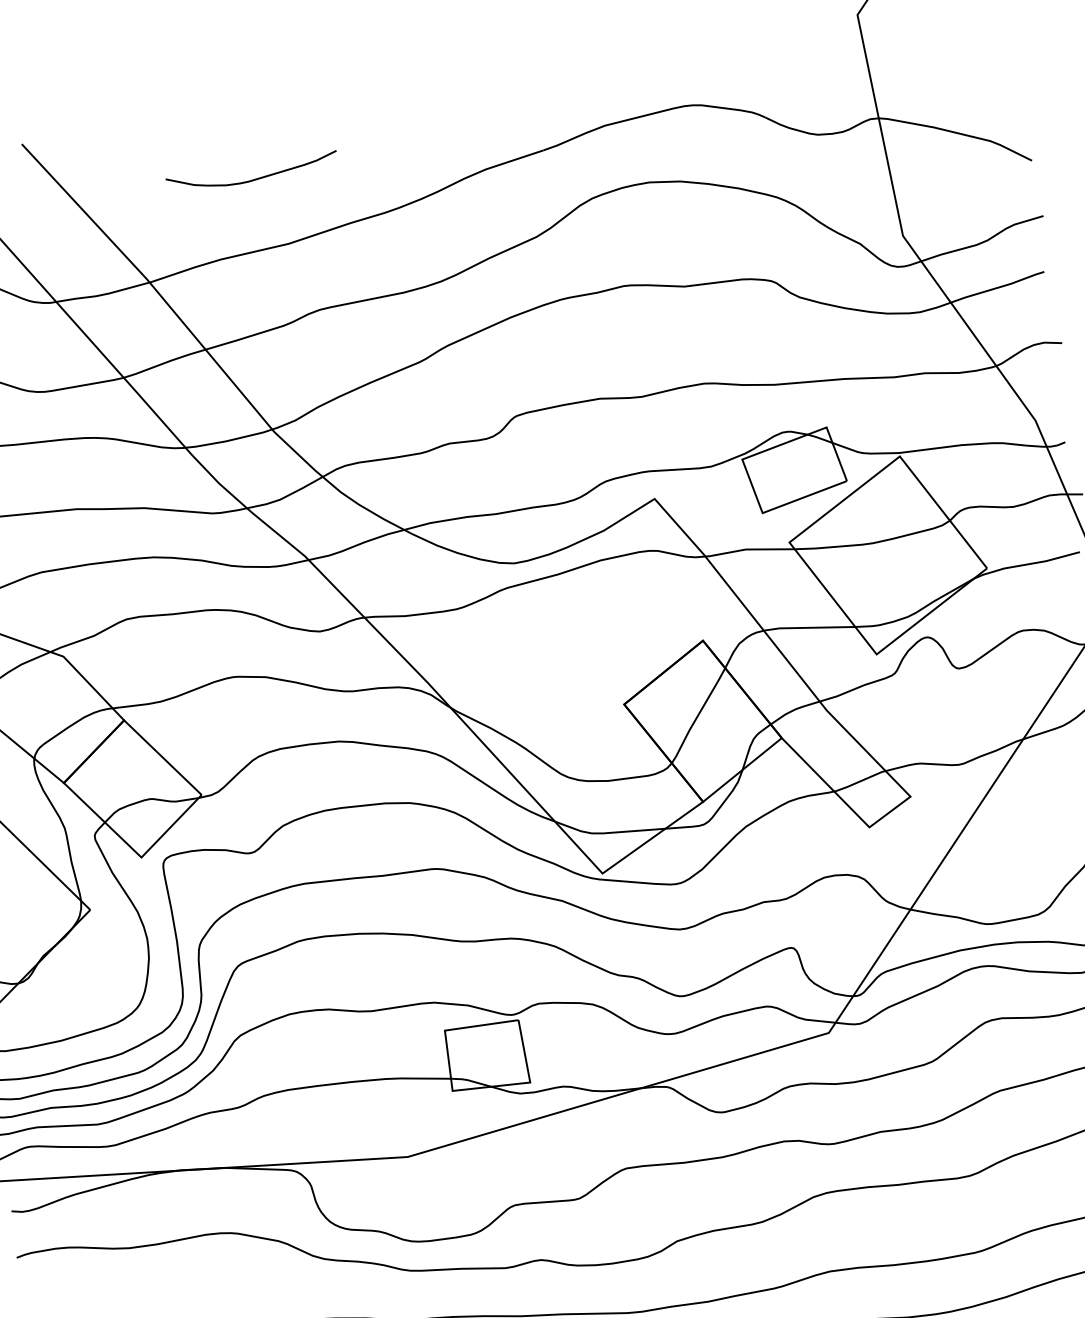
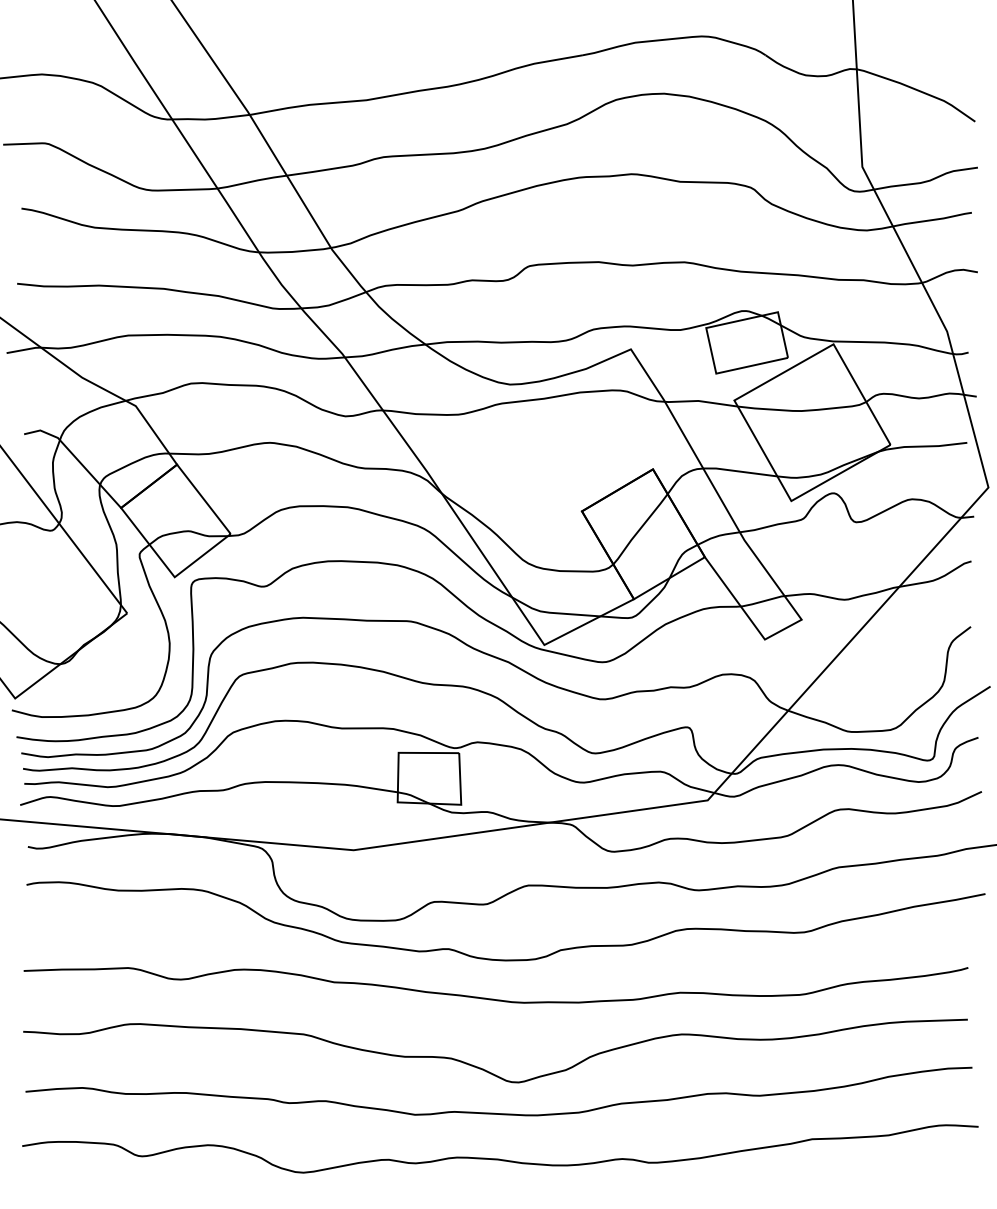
curve: (253, 178) -> (345, 43), removed

